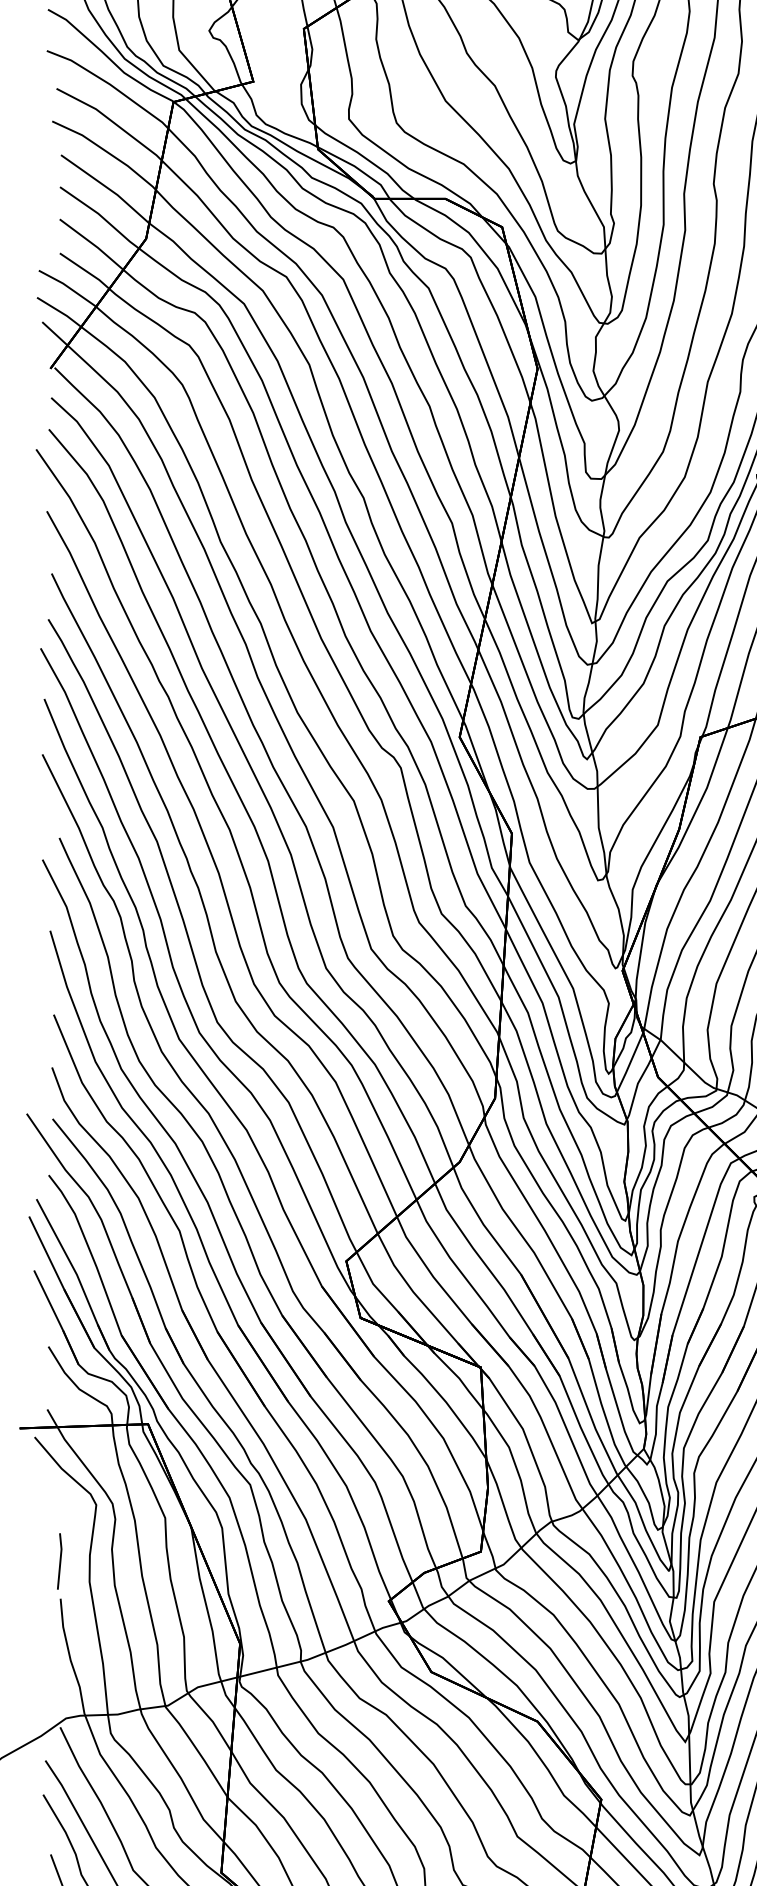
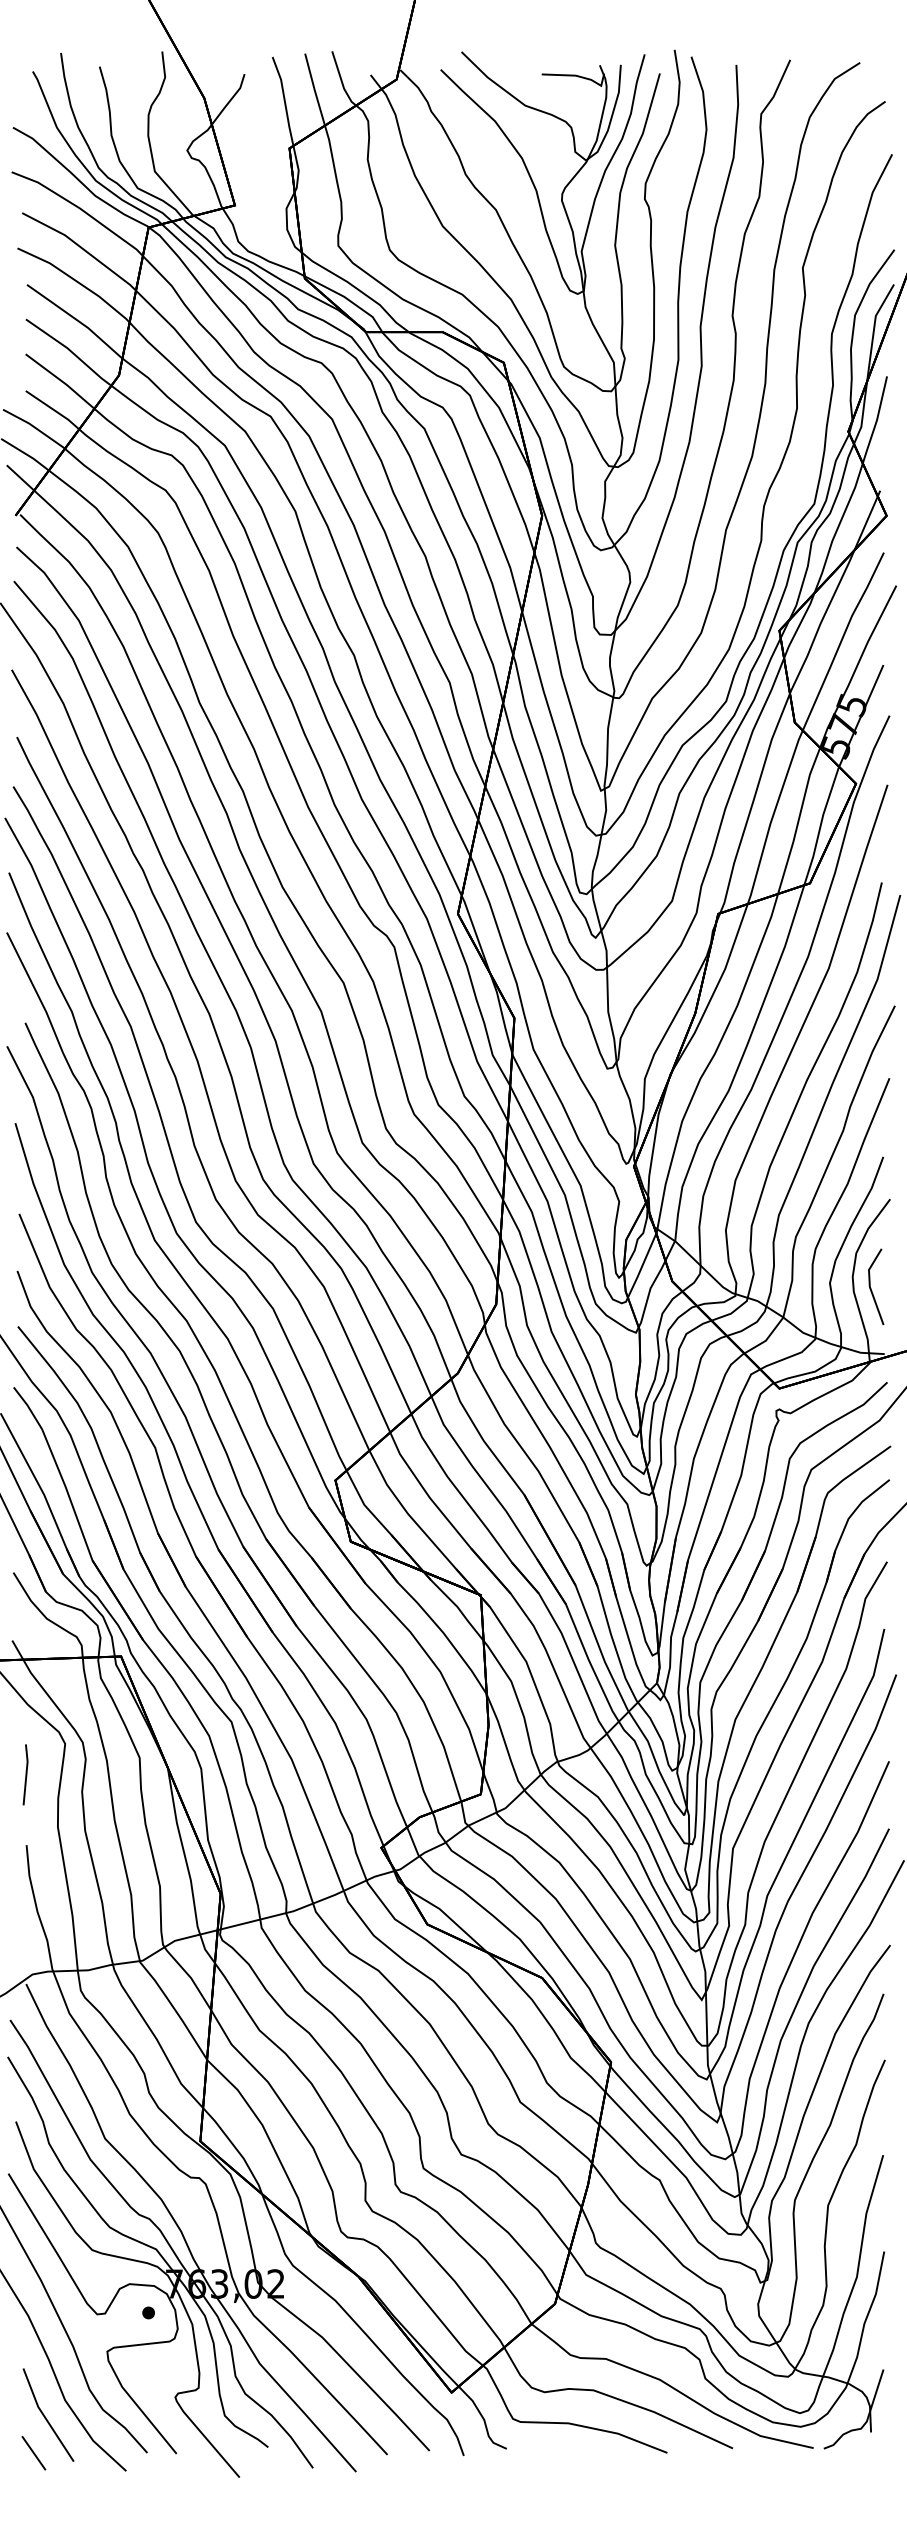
line: (59, 1561) -> (25, 1774), moved

